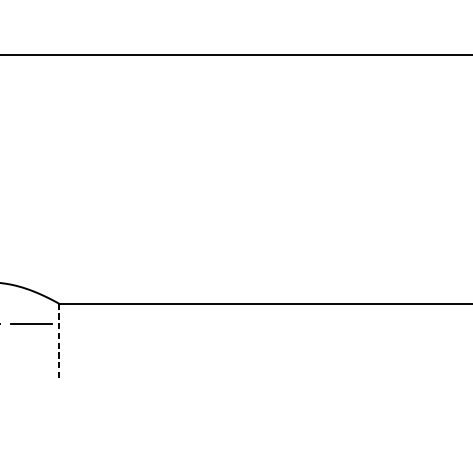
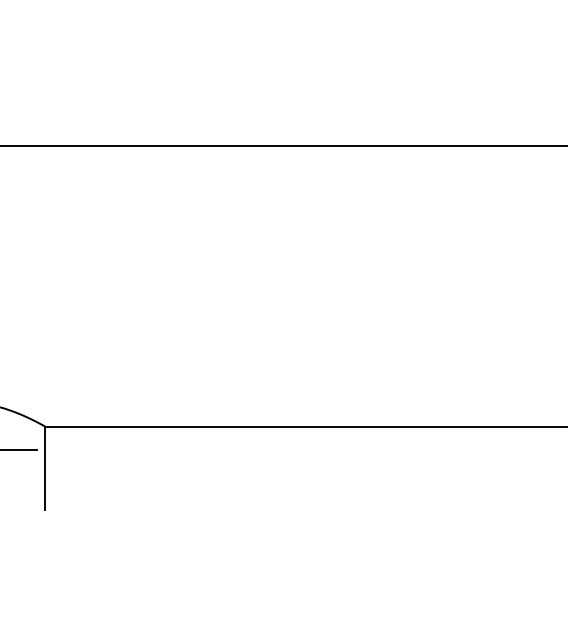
line: (59, 340) -> (45, 468), dashed -> solid

